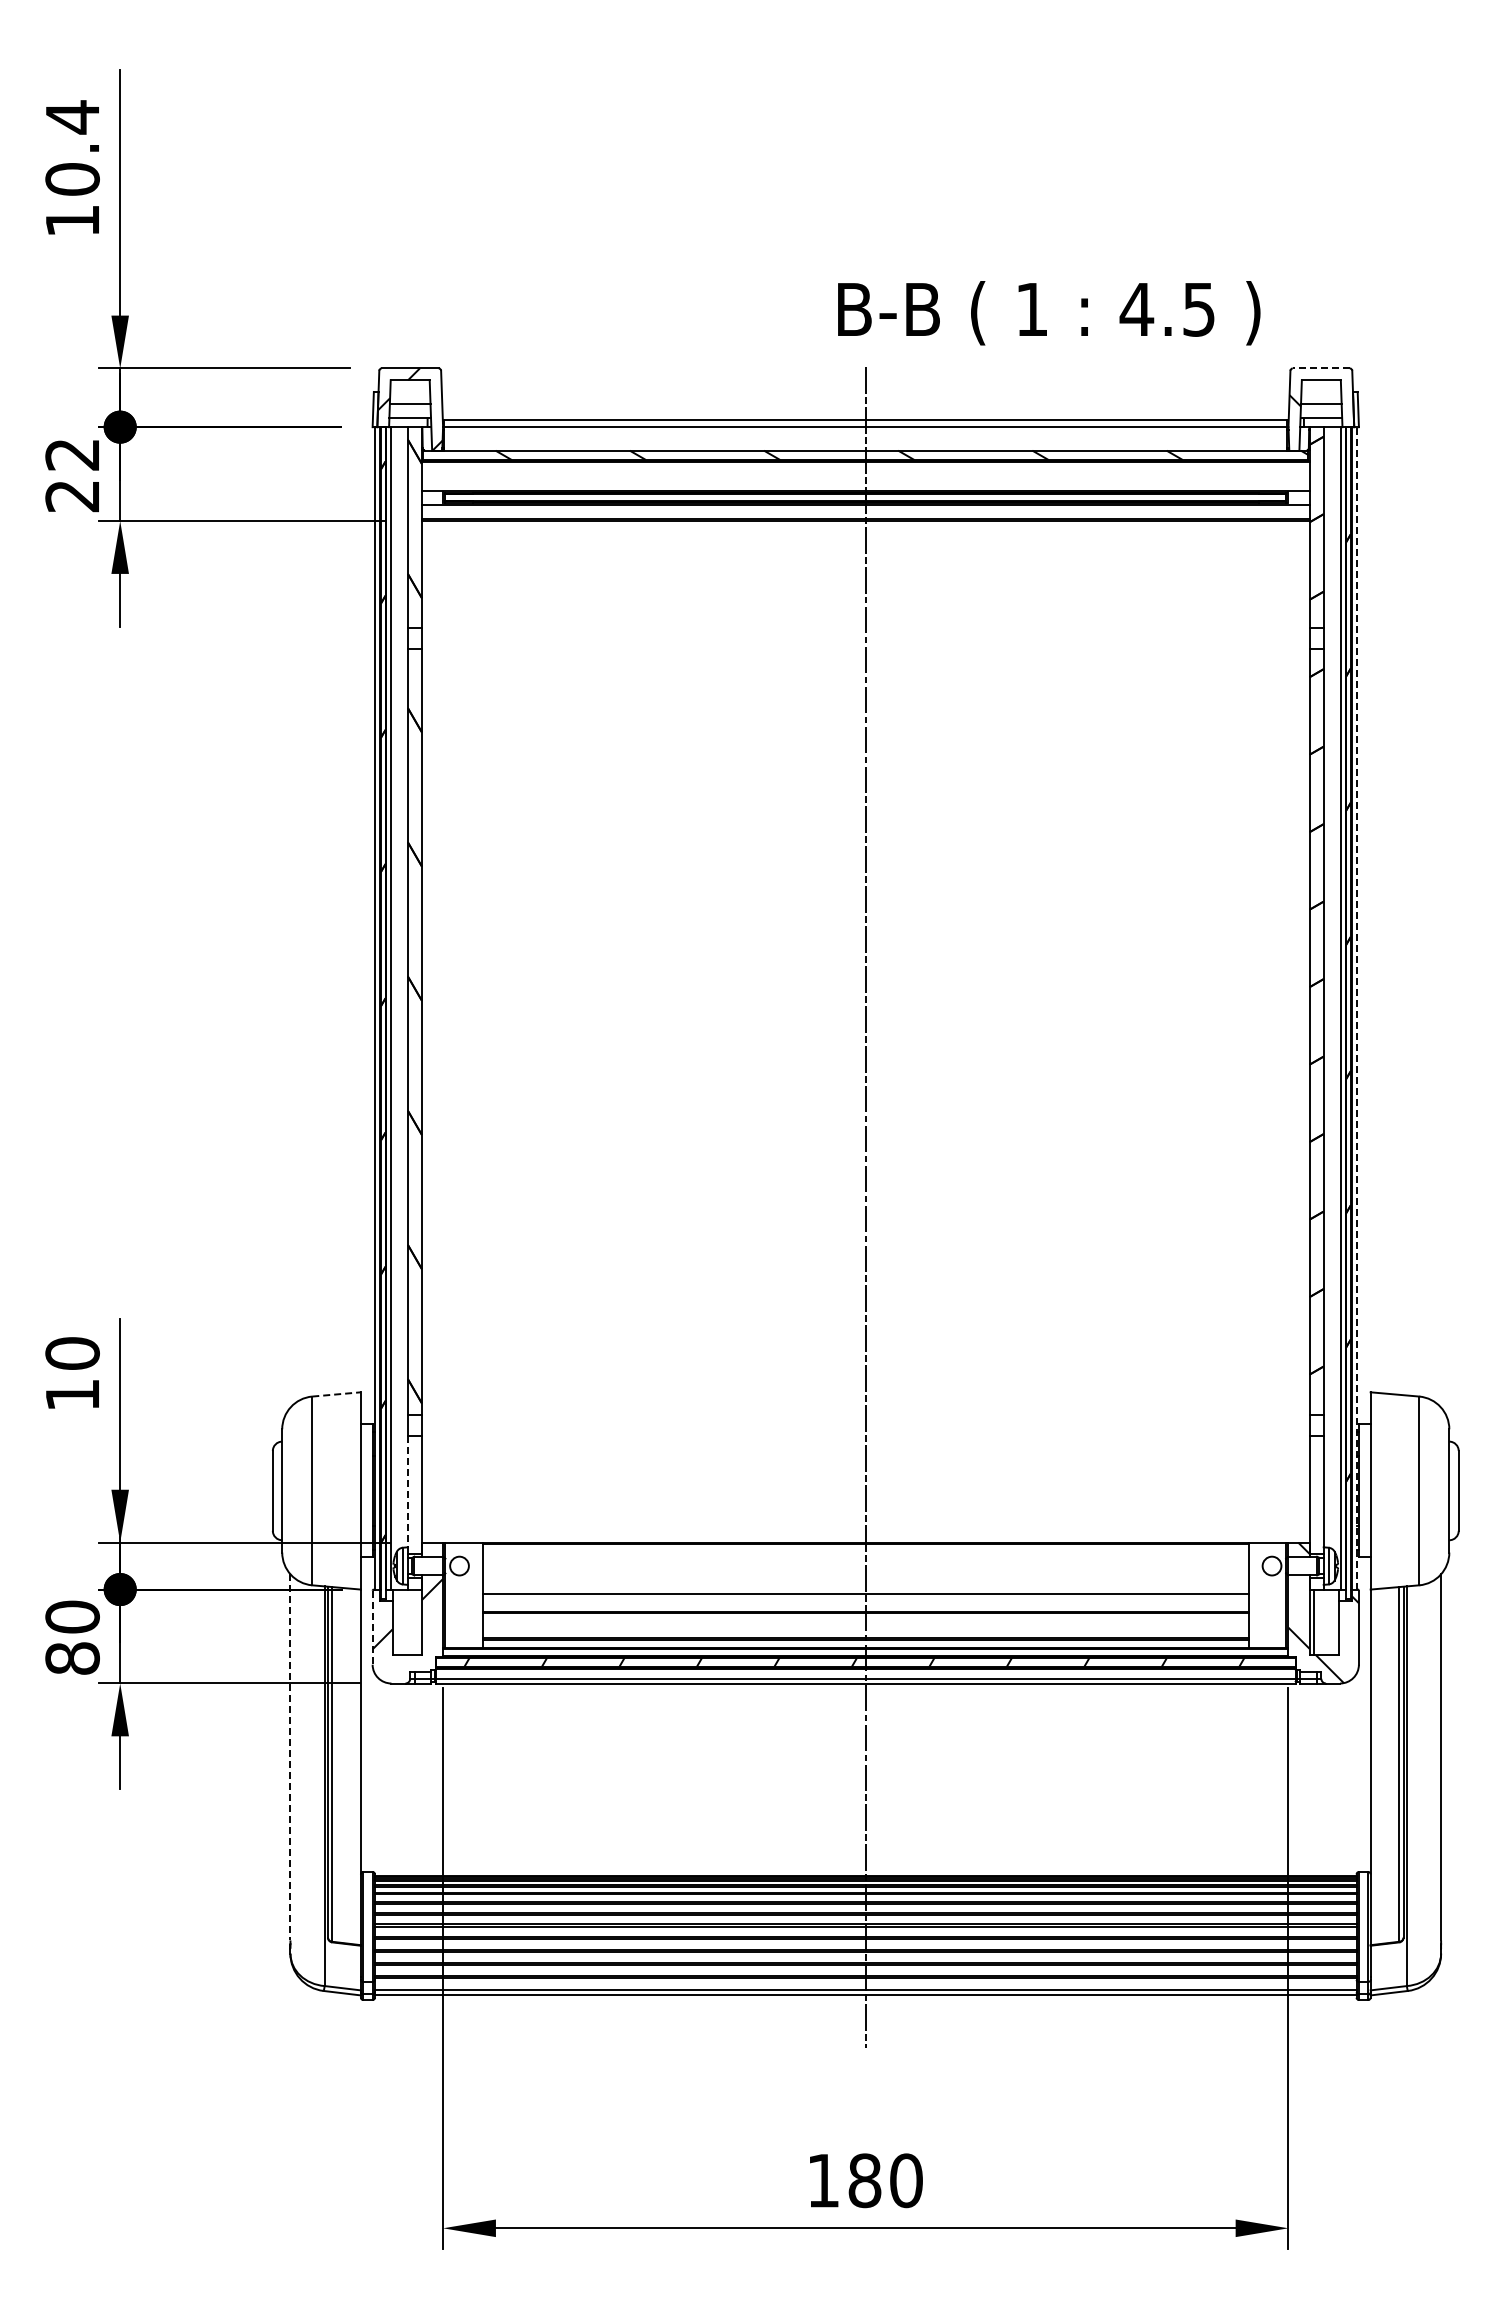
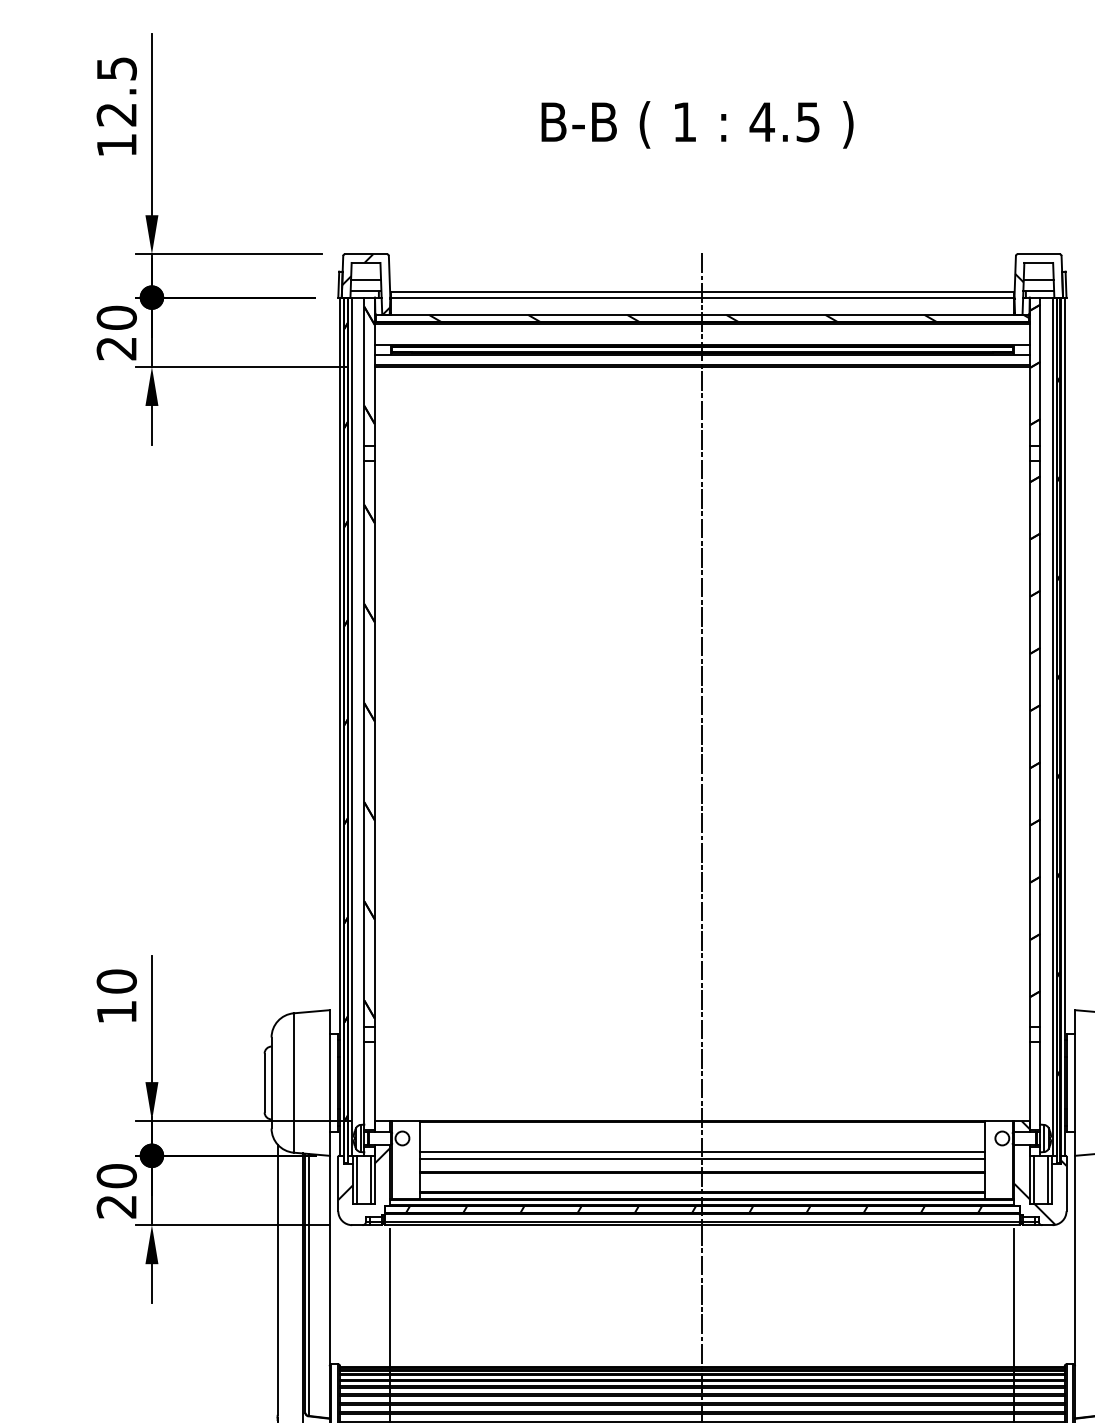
text: (72, 147) -> (116, 91), 10.4 -> 12.5
text: (1049, 313) -> (697, 125), moved
line: (1321, 368) -> (1038, 254), dashed -> solid
text: (72, 454) -> (116, 317), 22 -> 20
line: (1356, 1007) -> (1064, 726), dashed -> solid
line: (337, 1394) -> (312, 1011), dashed -> solid
line: (407, 1491) -> (364, 1083), dashed -> solid
line: (865, 1584) -> (702, 1152), added
line: (397, 1622) -> (356, 1180), added
line: (417, 1622) -> (371, 1180), added
line: (1334, 1622) -> (1048, 1180), added
line: (372, 1627) -> (338, 1183), dashed -> solid
text: (72, 1658) -> (116, 1206), 80 -> 20
line: (290, 1757) -> (277, 1279), dashed -> solid

